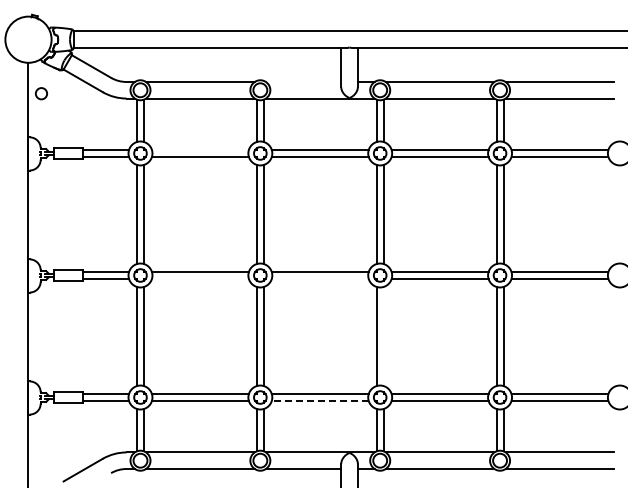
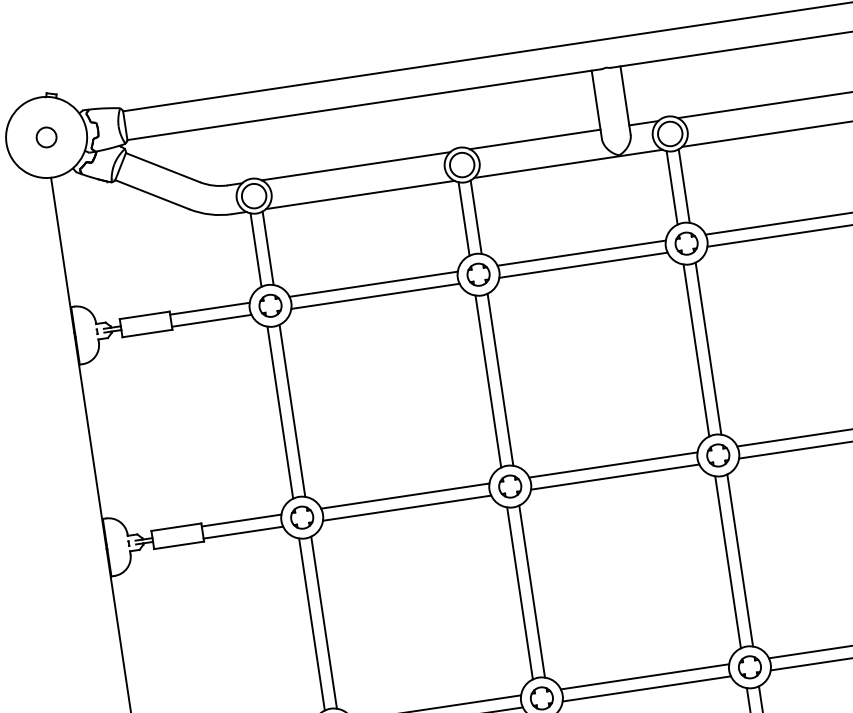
line: (303, 82) -> (535, 140), added
circle: (41, 93) -> (46, 137), moved
line: (199, 149) -> (371, 283), added
line: (199, 278) -> (405, 507), added
line: (319, 278) -> (613, 476), added
line: (383, 336) -> (739, 560), added
line: (319, 401) -> (645, 689), dashed -> solid

